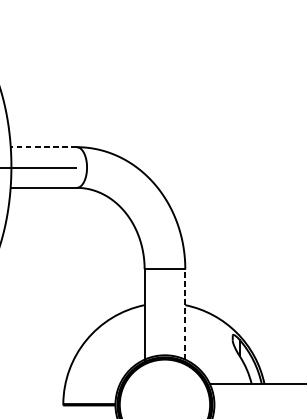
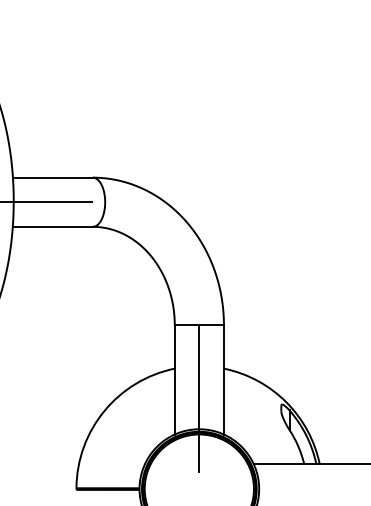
line: (43, 147) -> (52, 177), dashed -> solid
line: (184, 314) -> (223, 379), dashed -> solid
line: (165, 329) -> (199, 398), added

